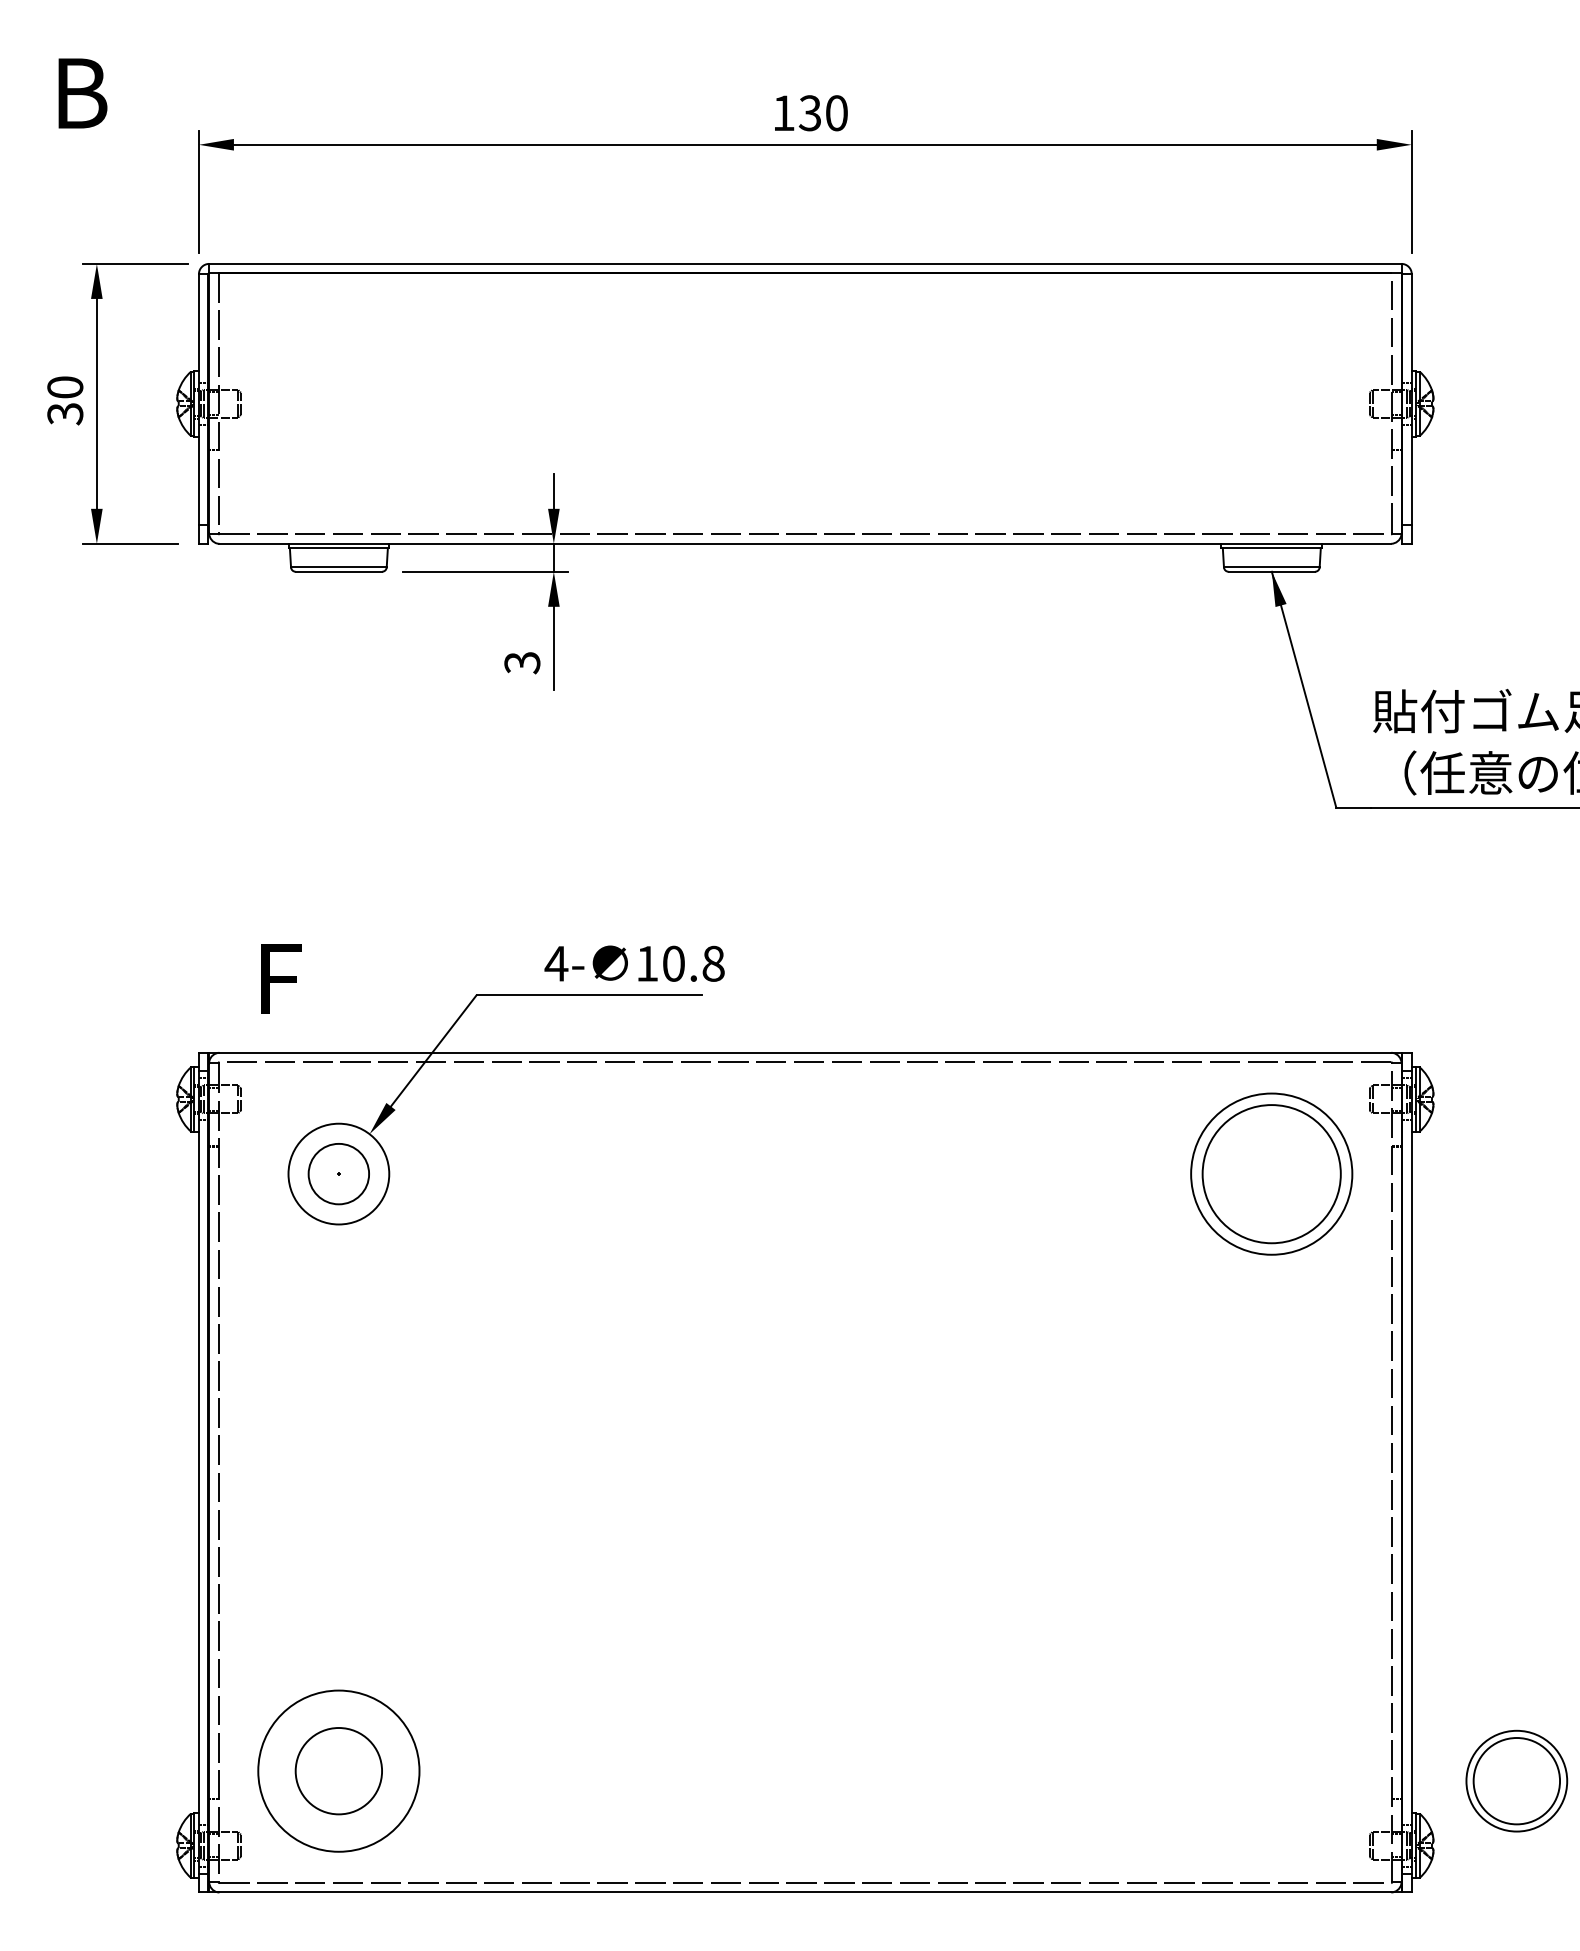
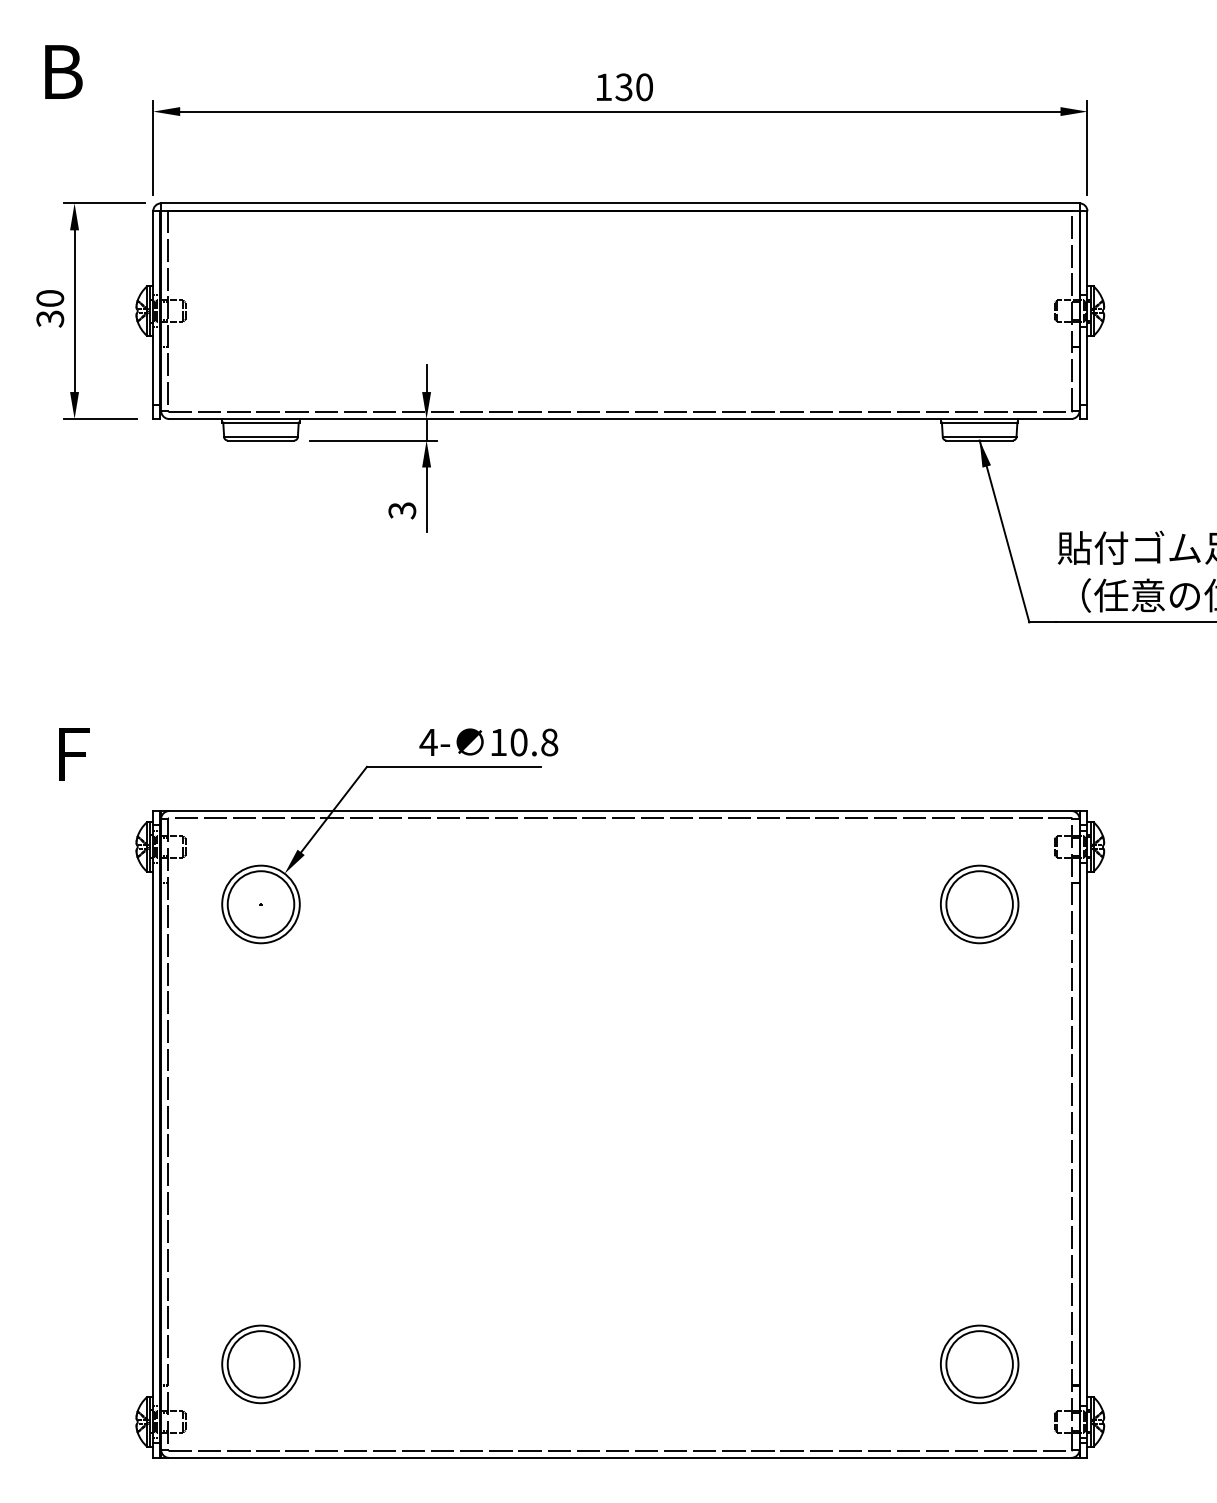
text: (280, 978) -> (73, 753), moved
circle: (338, 1173) -> (260, 904), size x1.43
part: (1271, 1173) -> (979, 904), size x0.62
circle: (338, 1770) -> (260, 1363), size x0.62
part: (1516, 1780) -> (979, 1363), moved

